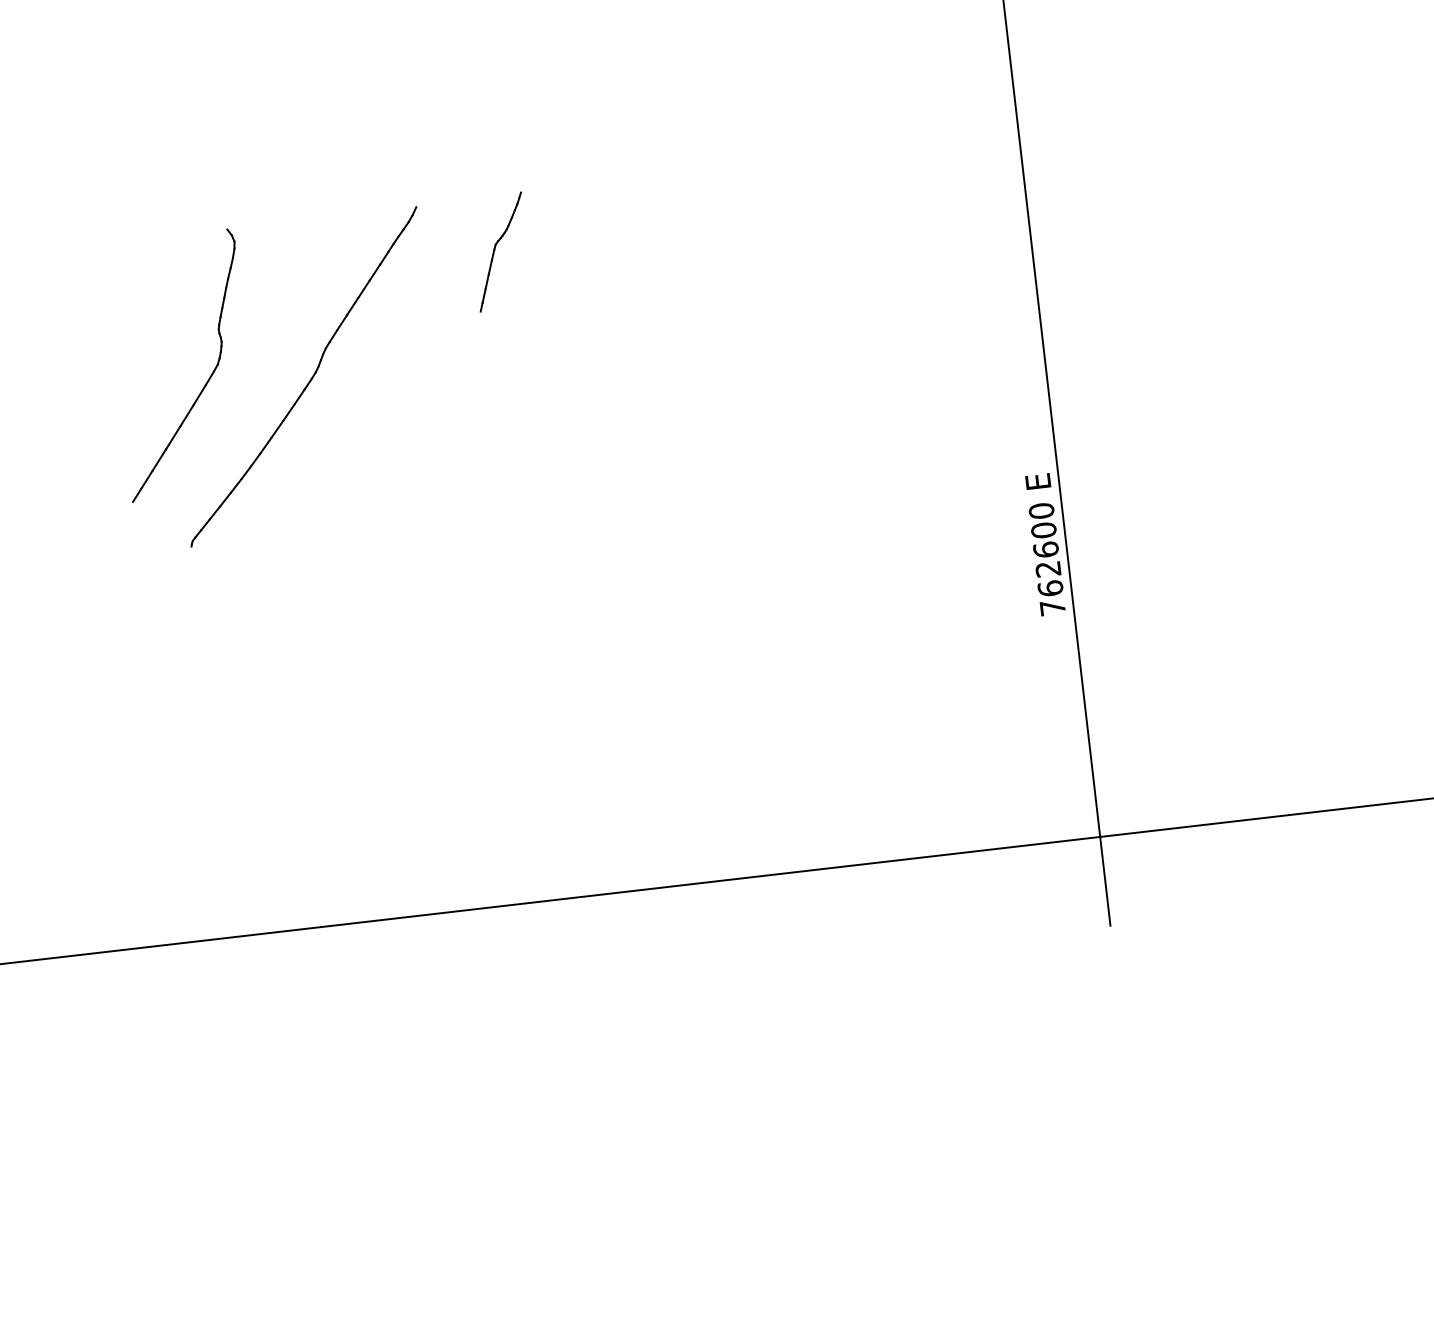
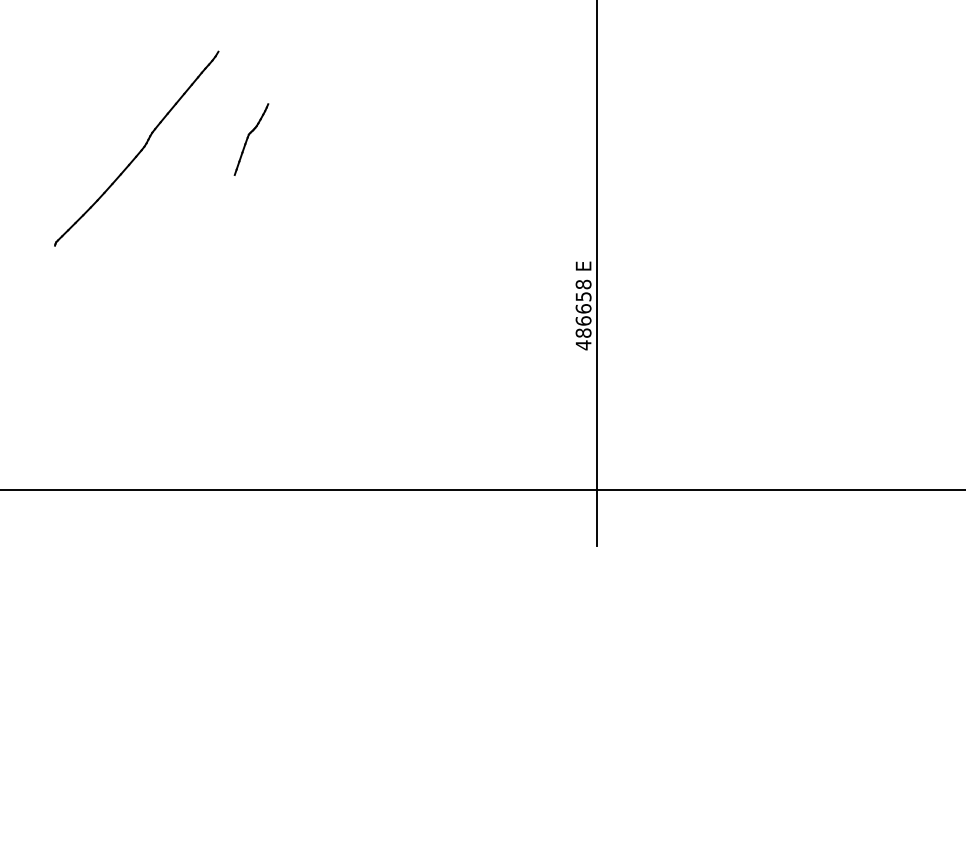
part: (500, 251) -> (251, 139), moved
part: (206, 379) -> (76, 143), removed
text: (1046, 558) -> (583, 314), 762600 -> 486658

